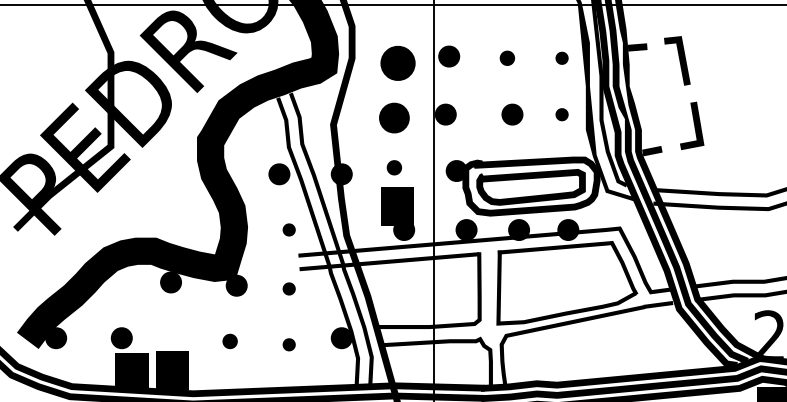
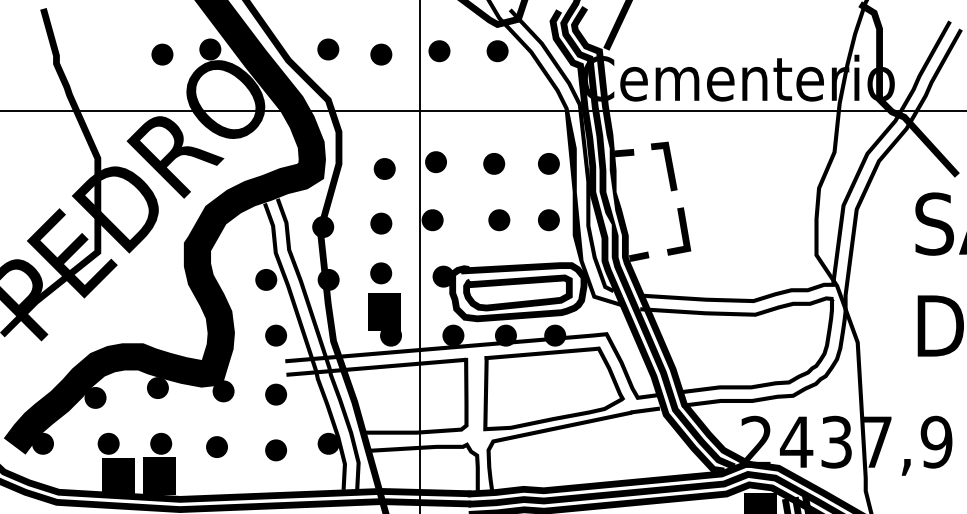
part: (507, 57) -> (494, 163), size x1.43
part: (561, 57) -> (548, 163), size x1.67
part: (397, 62) -> (384, 168), size x0.62
part: (561, 114) -> (548, 220), size x1.67
part: (394, 117) -> (381, 223), size x0.71
fill: (336, 121) -> (323, 227), added
part: (394, 167) -> (381, 273), size x1.43
part: (288, 229) -> (275, 335), size x1.67
part: (288, 288) -> (275, 394), size x1.67
fill: (108, 291) -> (95, 397), added
fill: (174, 337) -> (161, 443), added
part: (229, 340) -> (216, 446), size x1.43
part: (288, 344) -> (275, 450), size x1.67

